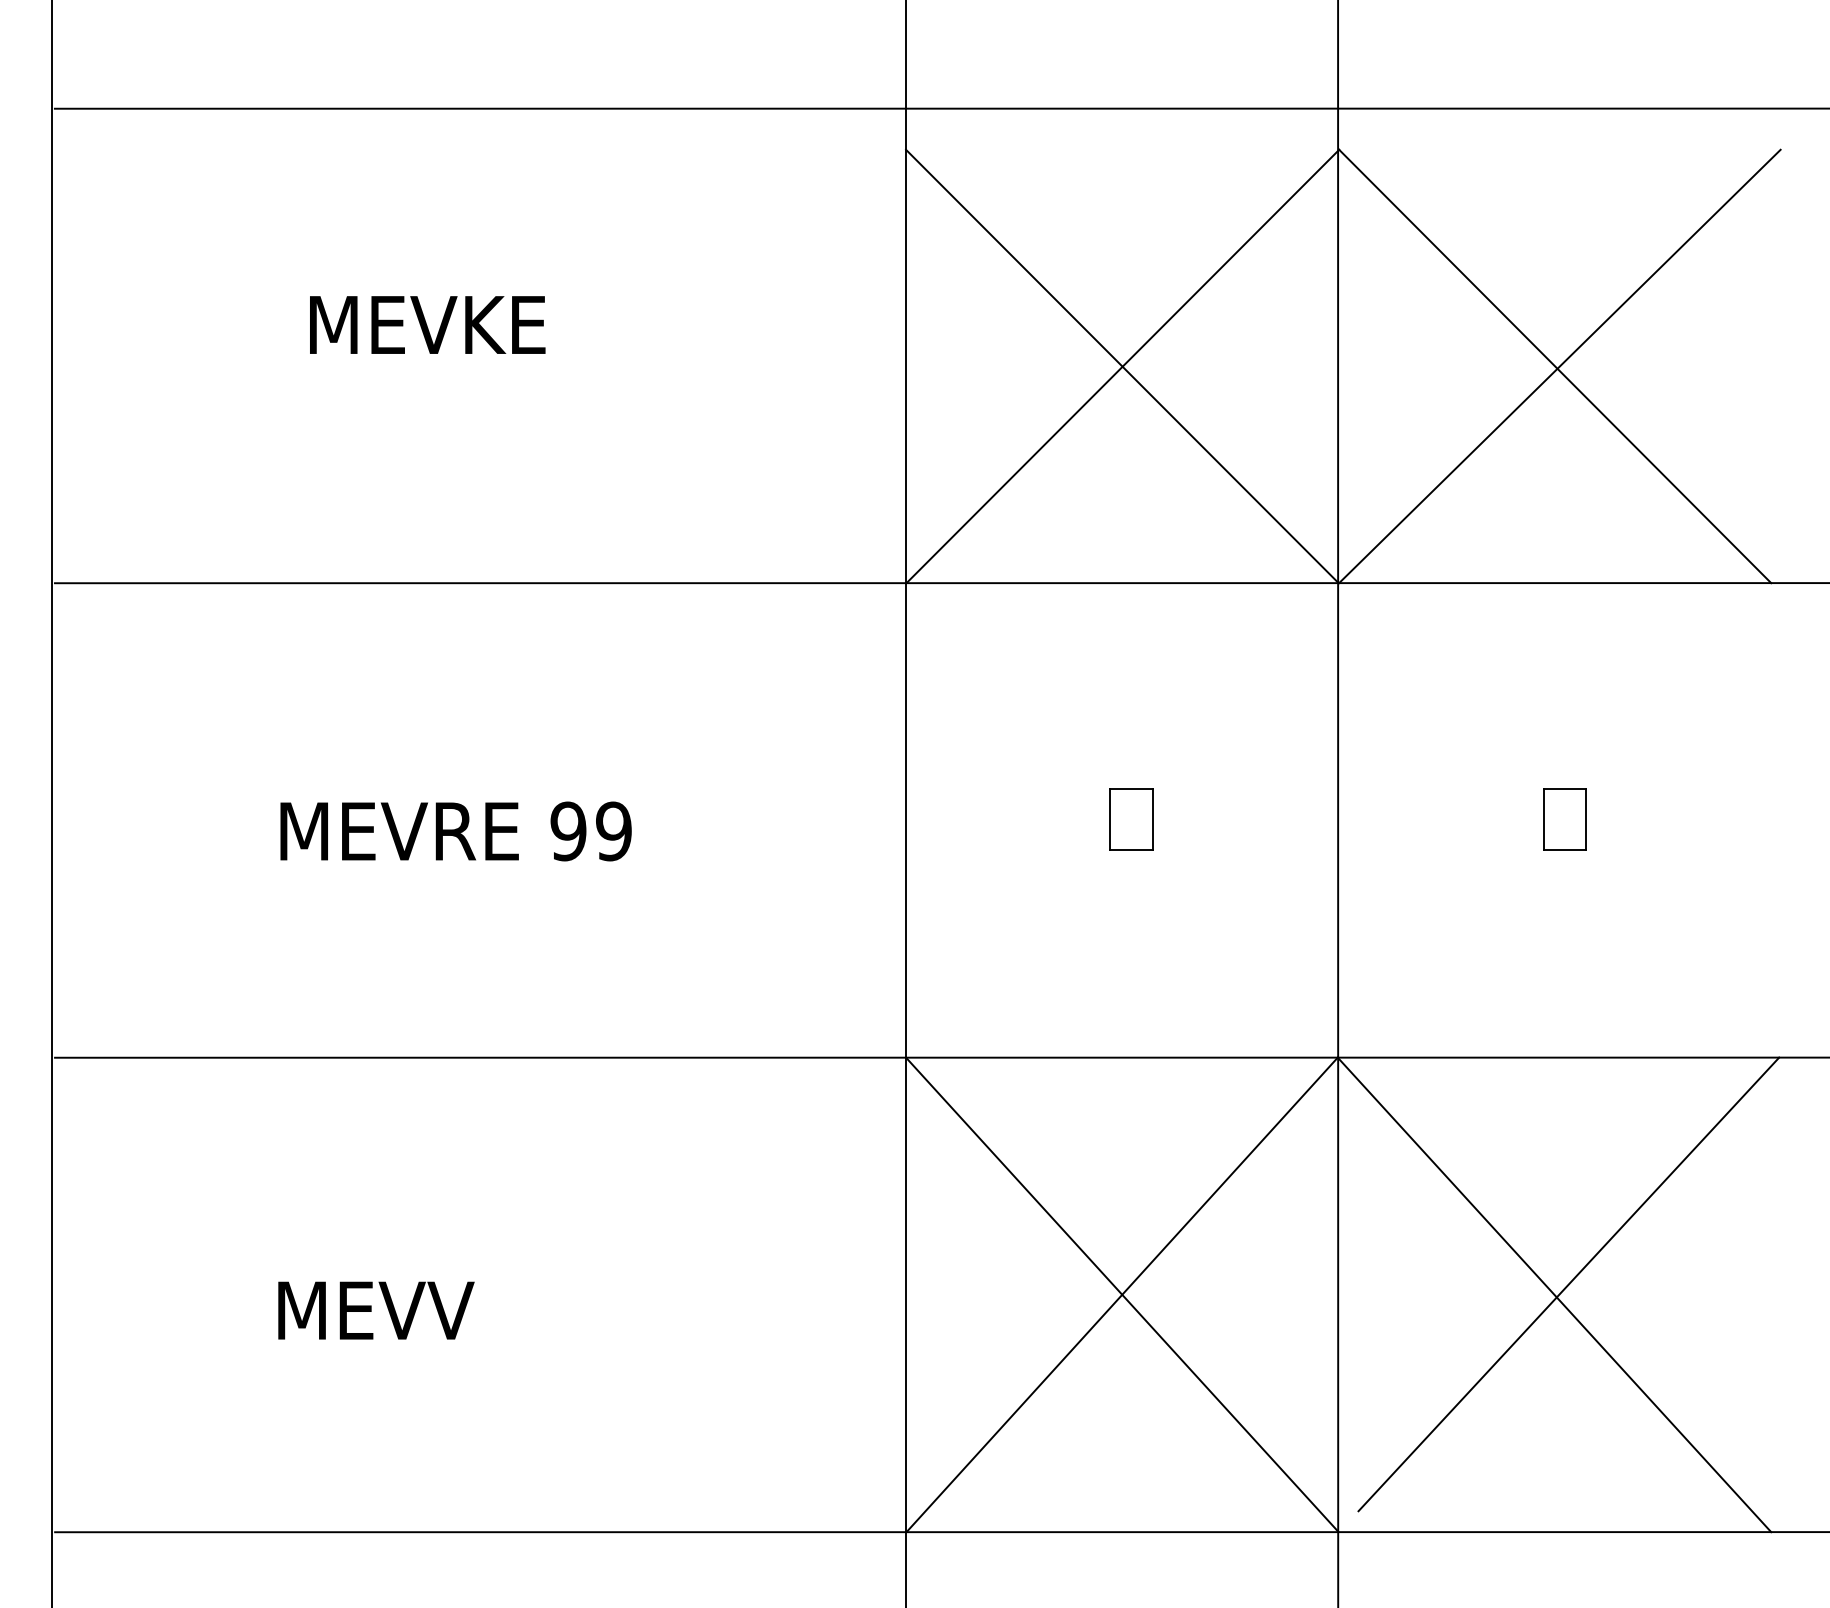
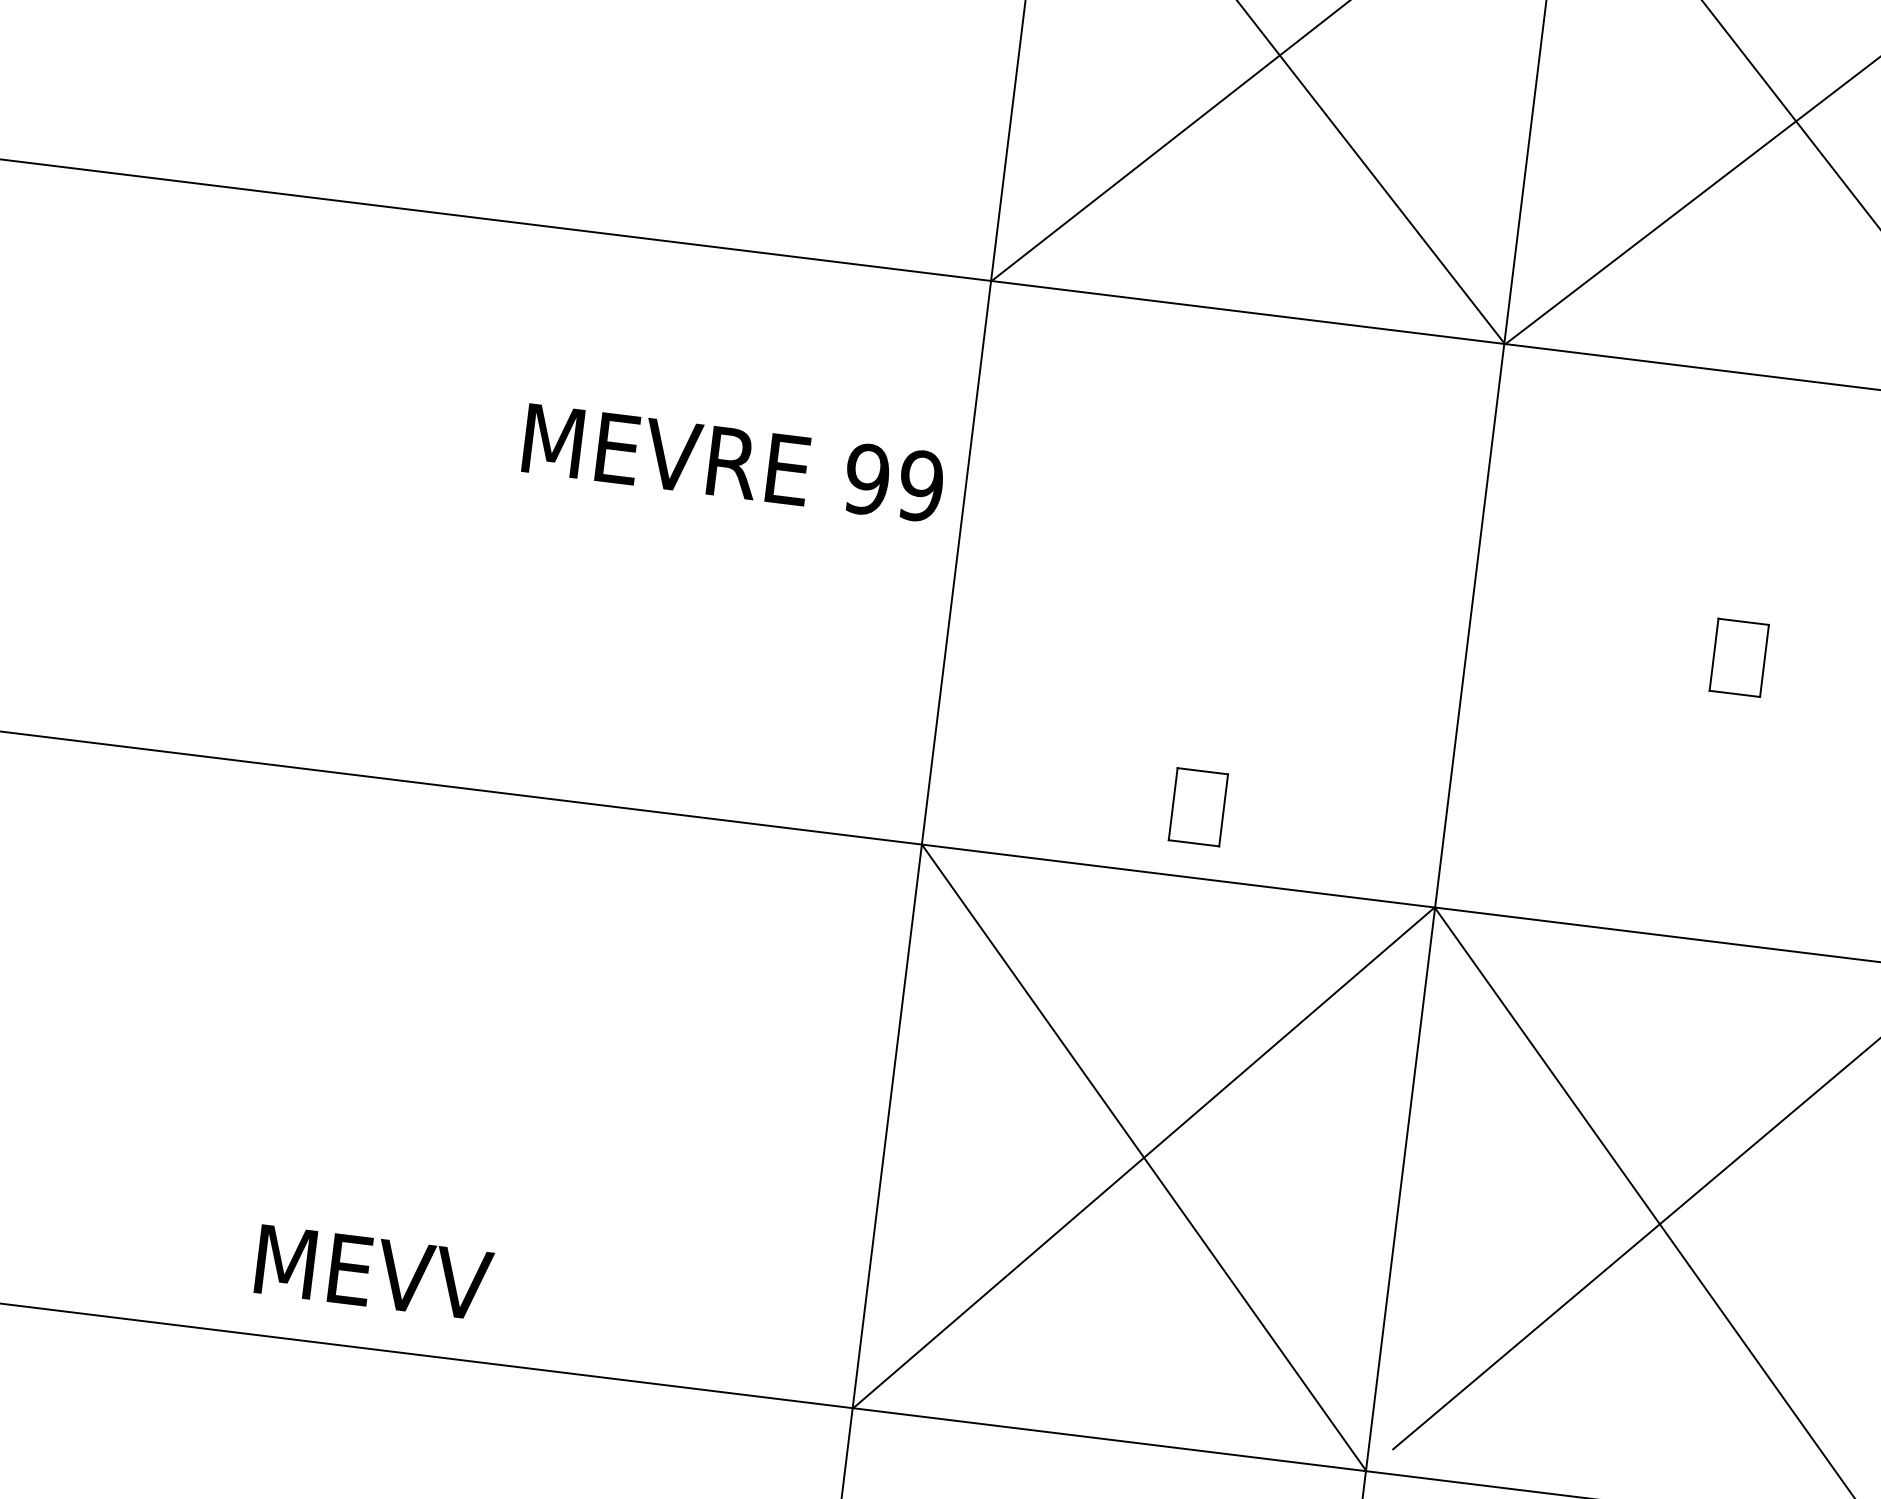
part: (1131, 819) -> (1198, 807), moved
text: (455, 831) -> (732, 463), moved
text: (376, 1310) -> (374, 1272), moved

